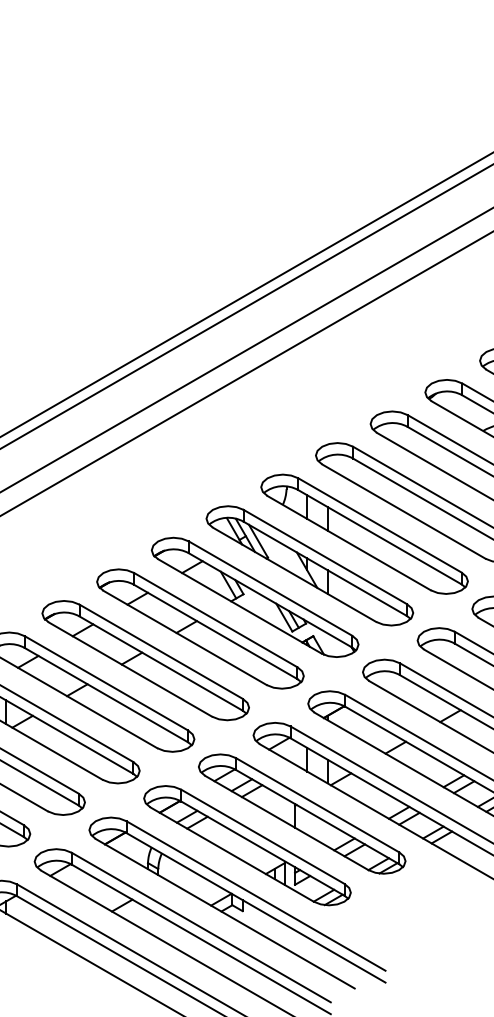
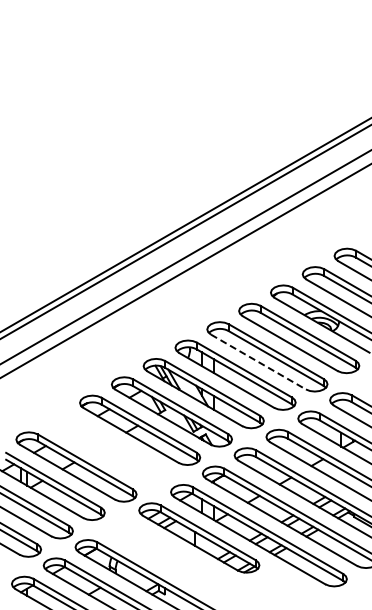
line: (403, 512) -> (258, 362), solid -> dashed
part: (146, 660) -> (108, 448), removed
part: (247, 844) -> (167, 555), removed

